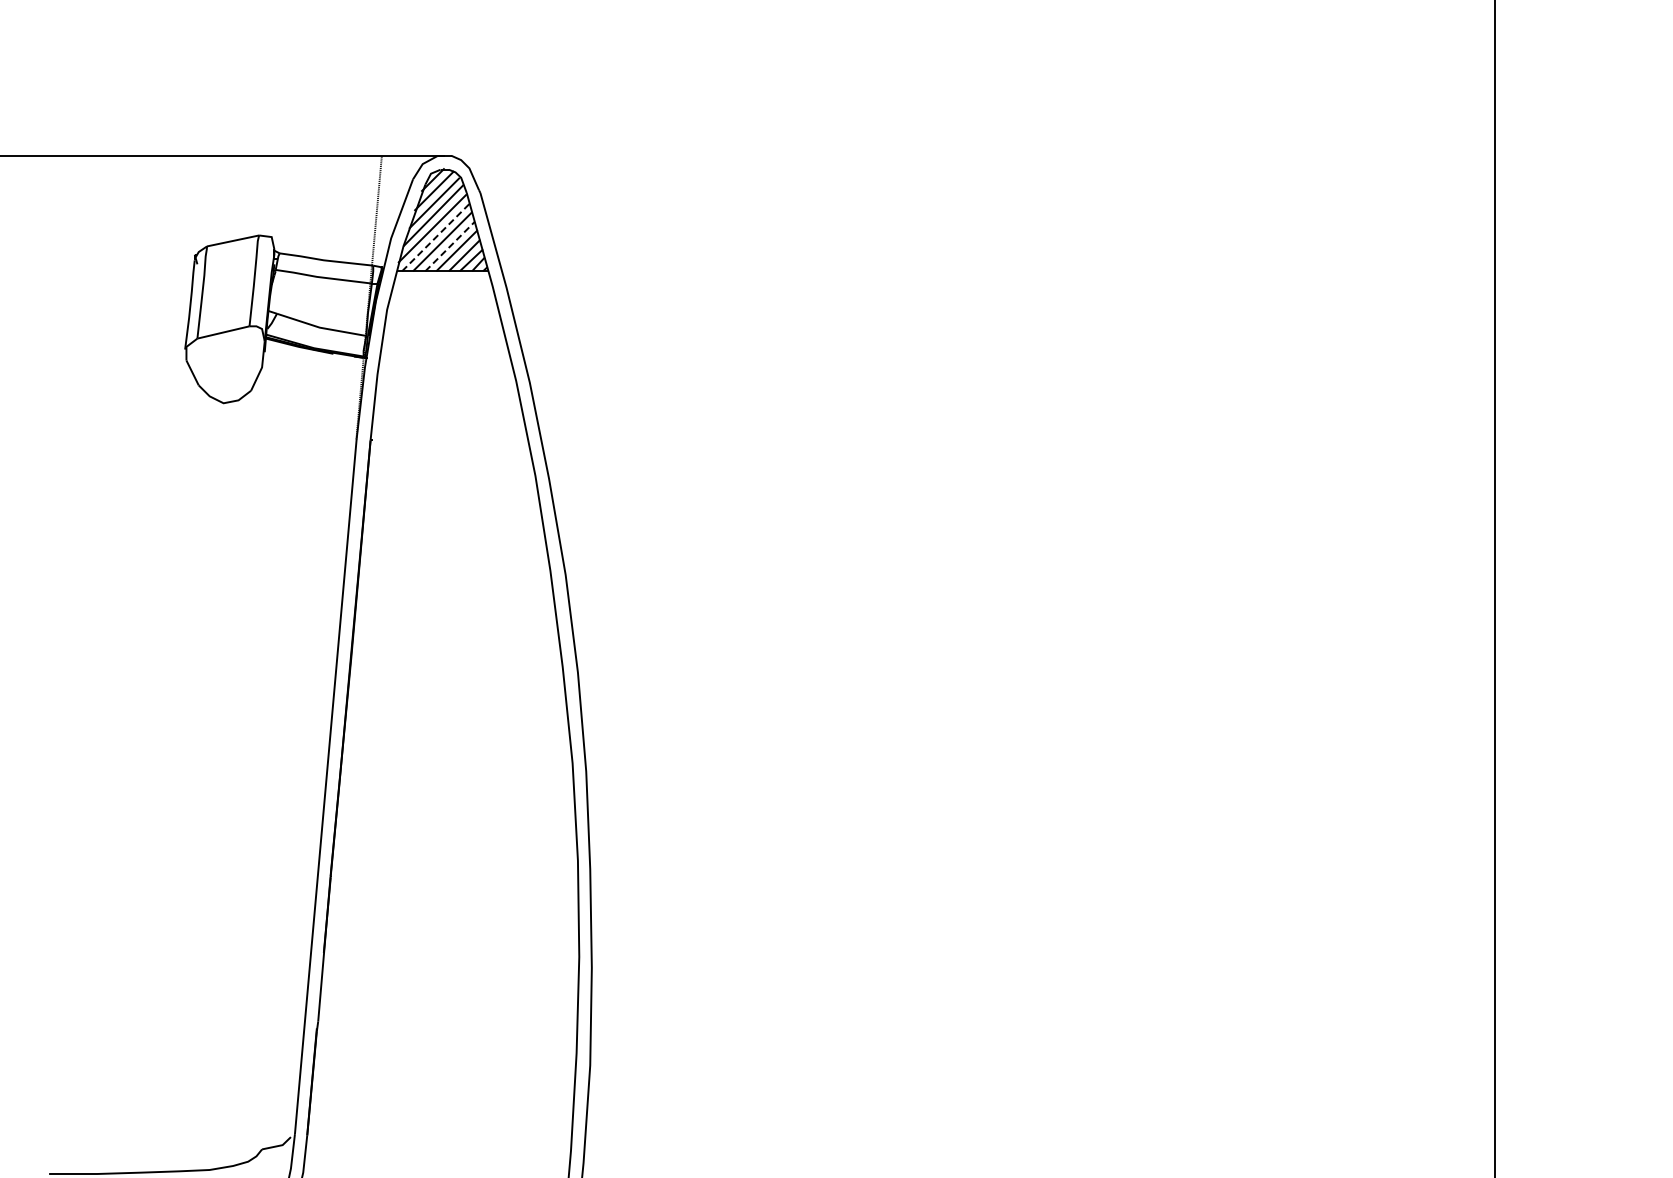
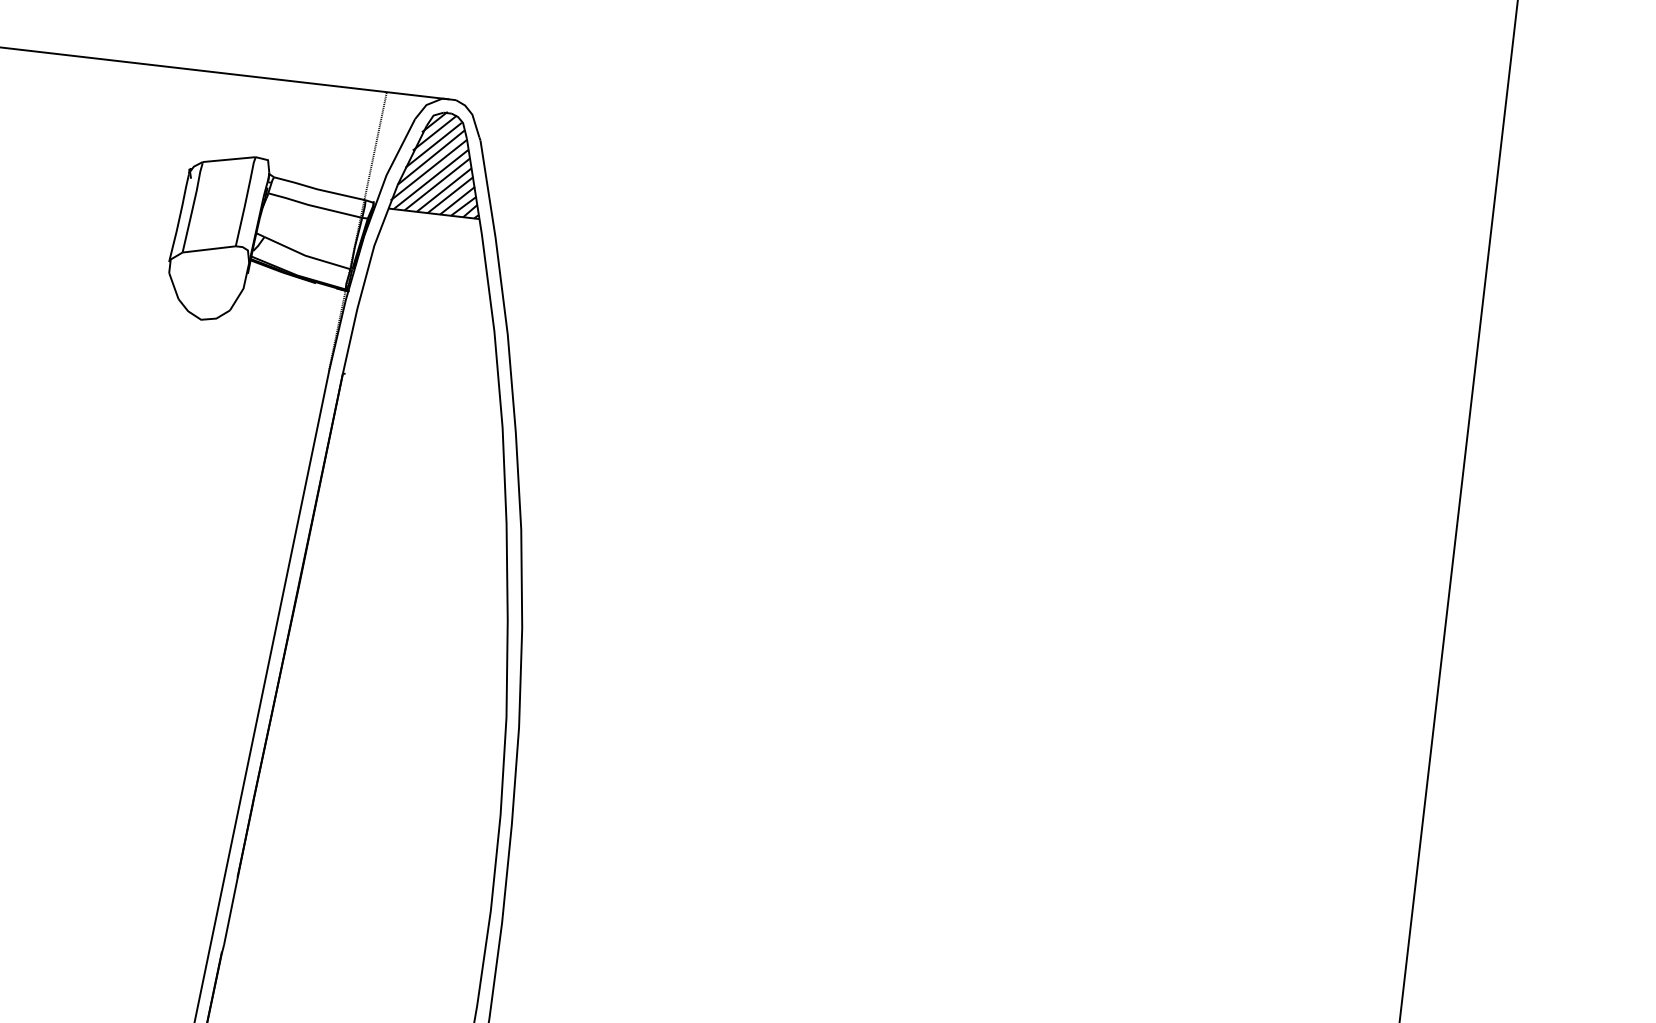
line: (435, 237) -> (430, 179), dashed -> solid
line: (450, 246) -> (444, 190), dashed -> solid

